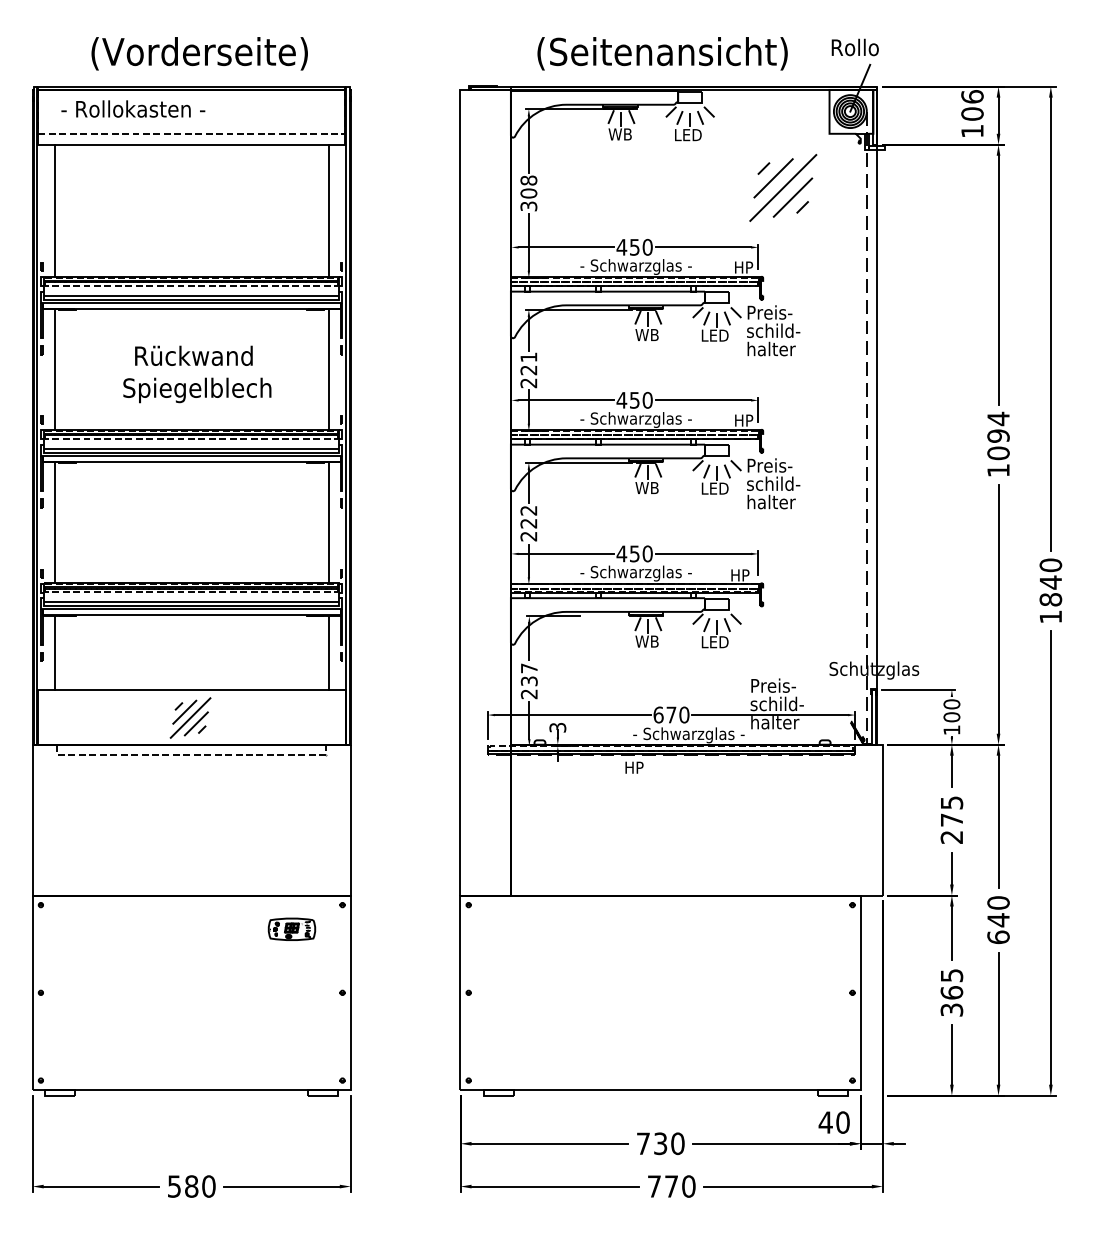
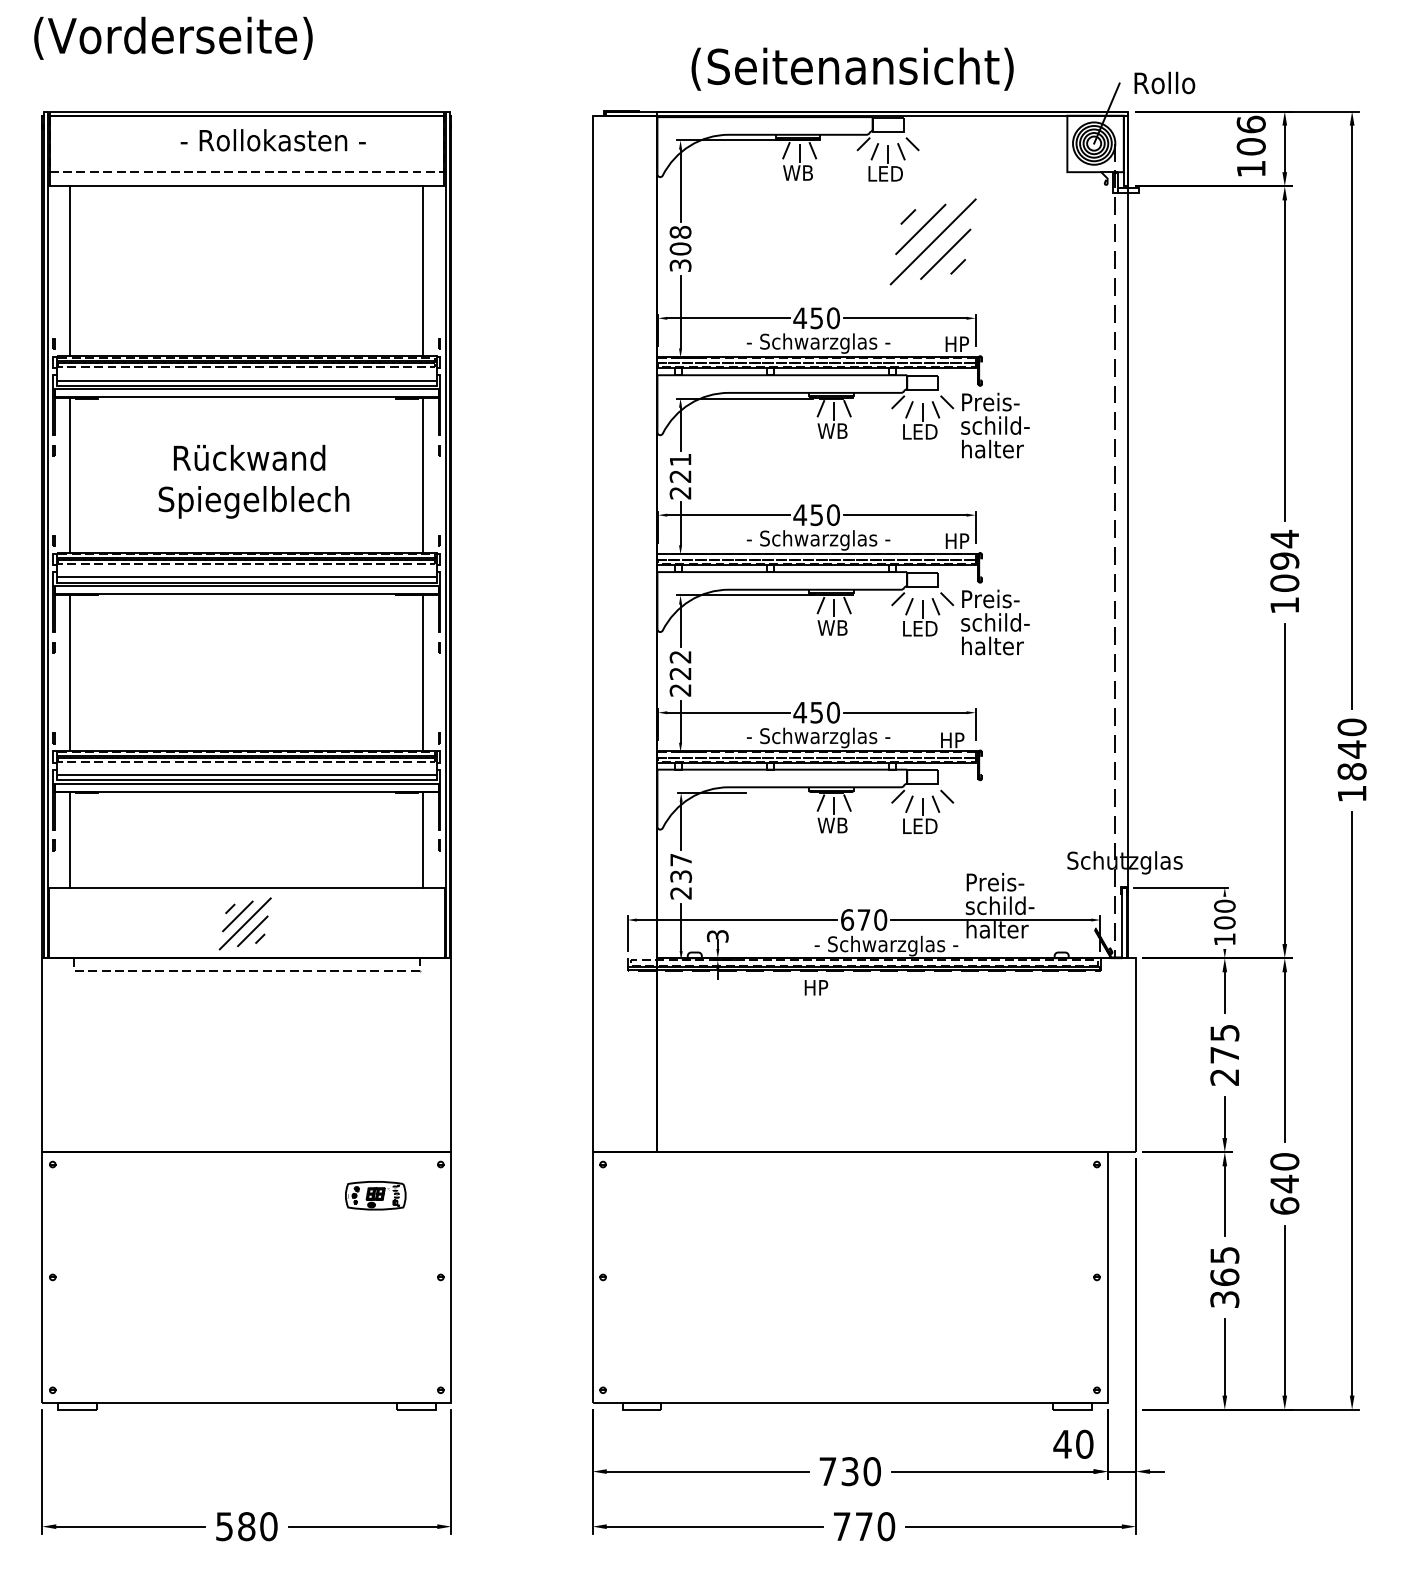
text: (854, 47) -> (1163, 83), moved
text: (199, 53) -> (173, 37), moved
text: (133, 108) -> (273, 139), moved
part: (783, 187) -> (933, 241), moved

